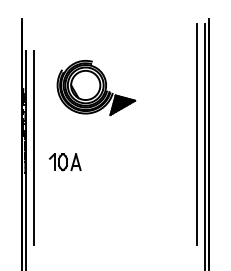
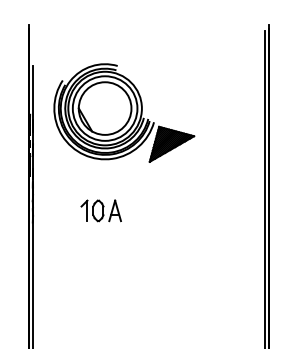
part: (96, 88) -> (124, 113), size x1.4
line: (196, 134) -> (253, 173), removed
line: (34, 147) -> (44, 190), removed
part: (64, 161) -> (100, 210), moved

